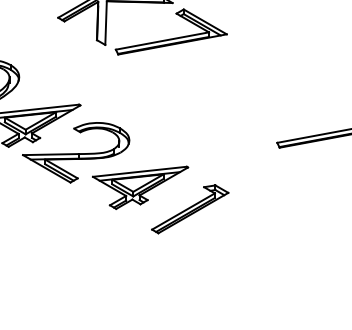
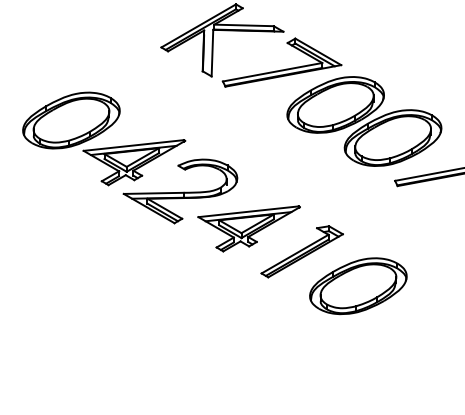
part: (248, 87) -> (364, 121), added
part: (242, 241) -> (358, 286), added

